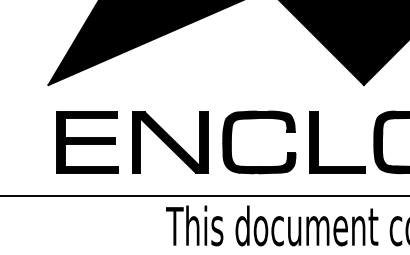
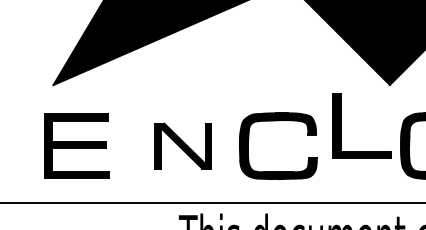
part: (87, 142) -> (76, 146), moved
part: (170, 142) -> (183, 146), size x0.7
part: (318, 142) -> (341, 126), moved

